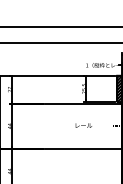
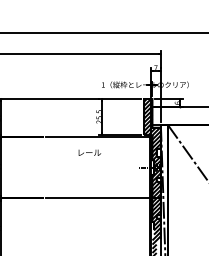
text: (83, 125) -> (89, 152), moved

